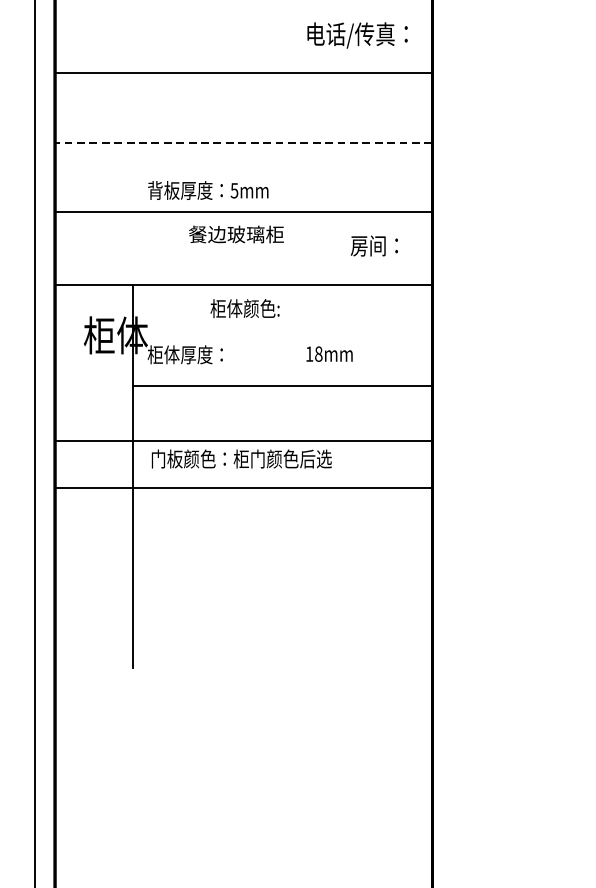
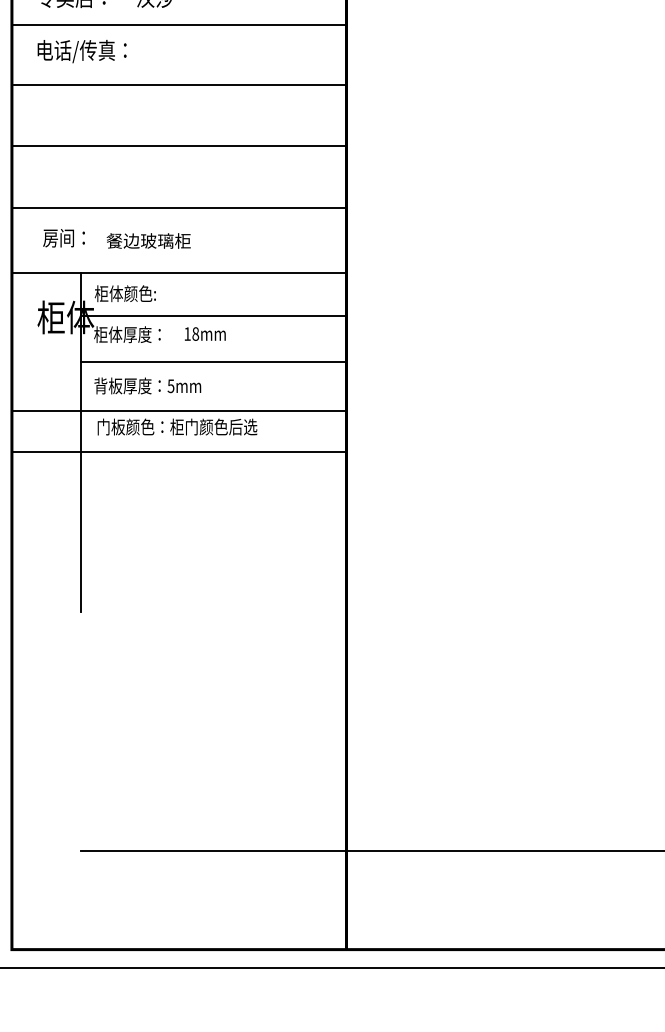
line: (242, 4) -> (178, 24), added
text: (356, 35) -> (81, 51), moved
line: (242, 142) -> (178, 146), dashed -> solid
text: (207, 189) -> (147, 385), moved
text: (236, 233) -> (148, 240), moved
text: (373, 246) -> (63, 238), moved
text: (244, 308) -> (124, 293), moved
line: (282, 333) -> (213, 315), added
text: (329, 353) -> (205, 333), moved

